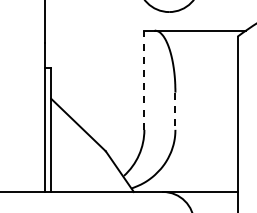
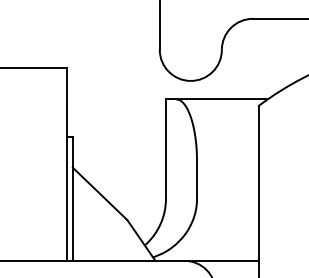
line: (143, 80) -> (165, 149), dashed -> solid
line: (175, 111) -> (197, 180), dashed -> solid

